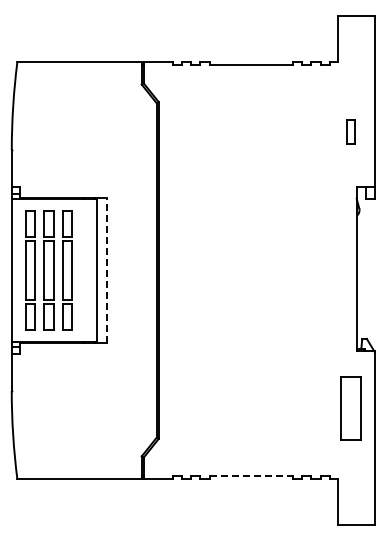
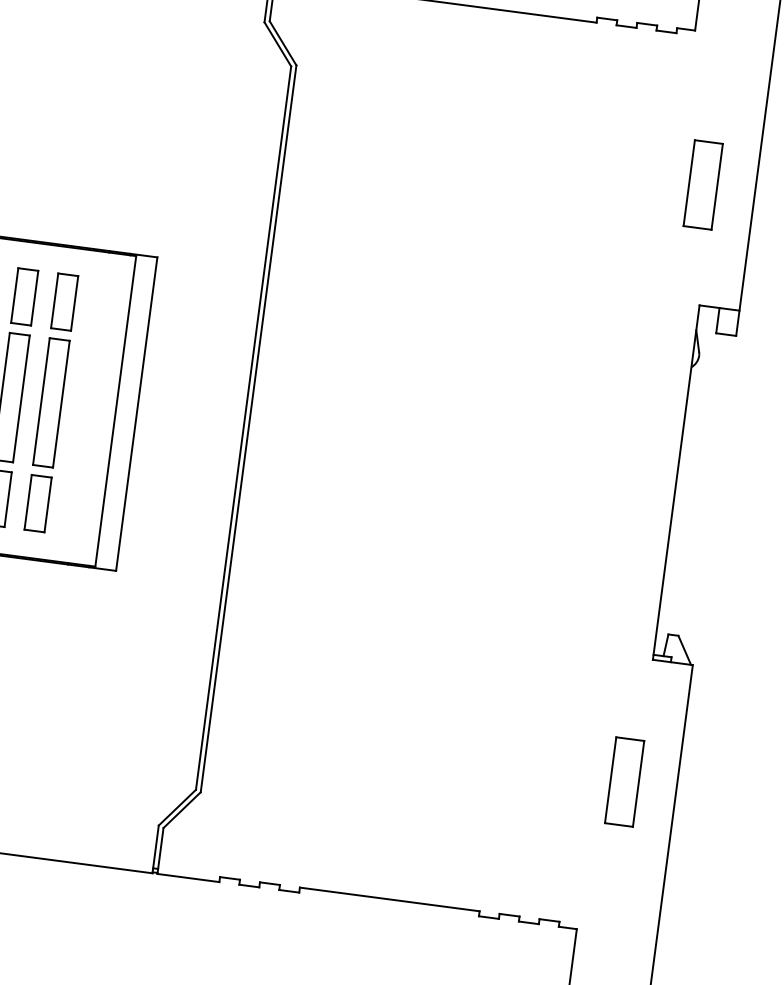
part: (351, 131) -> (704, 183), size x1.67
line: (107, 270) -> (137, 414), dashed -> solid
part: (351, 408) -> (625, 781), size x0.62
line: (251, 476) -> (390, 900), dashed -> solid

